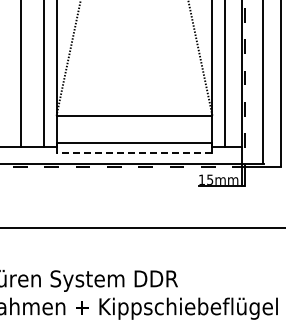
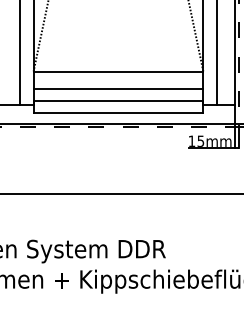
line: (134, 132) -> (118, 89), added
line: (134, 153) -> (118, 112), dashed -> solid

